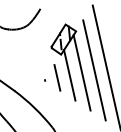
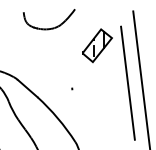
line: (81, 72) -> (113, 84), removed
line: (69, 74) -> (99, 85), removed
line: (56, 77) -> (85, 86), removed

